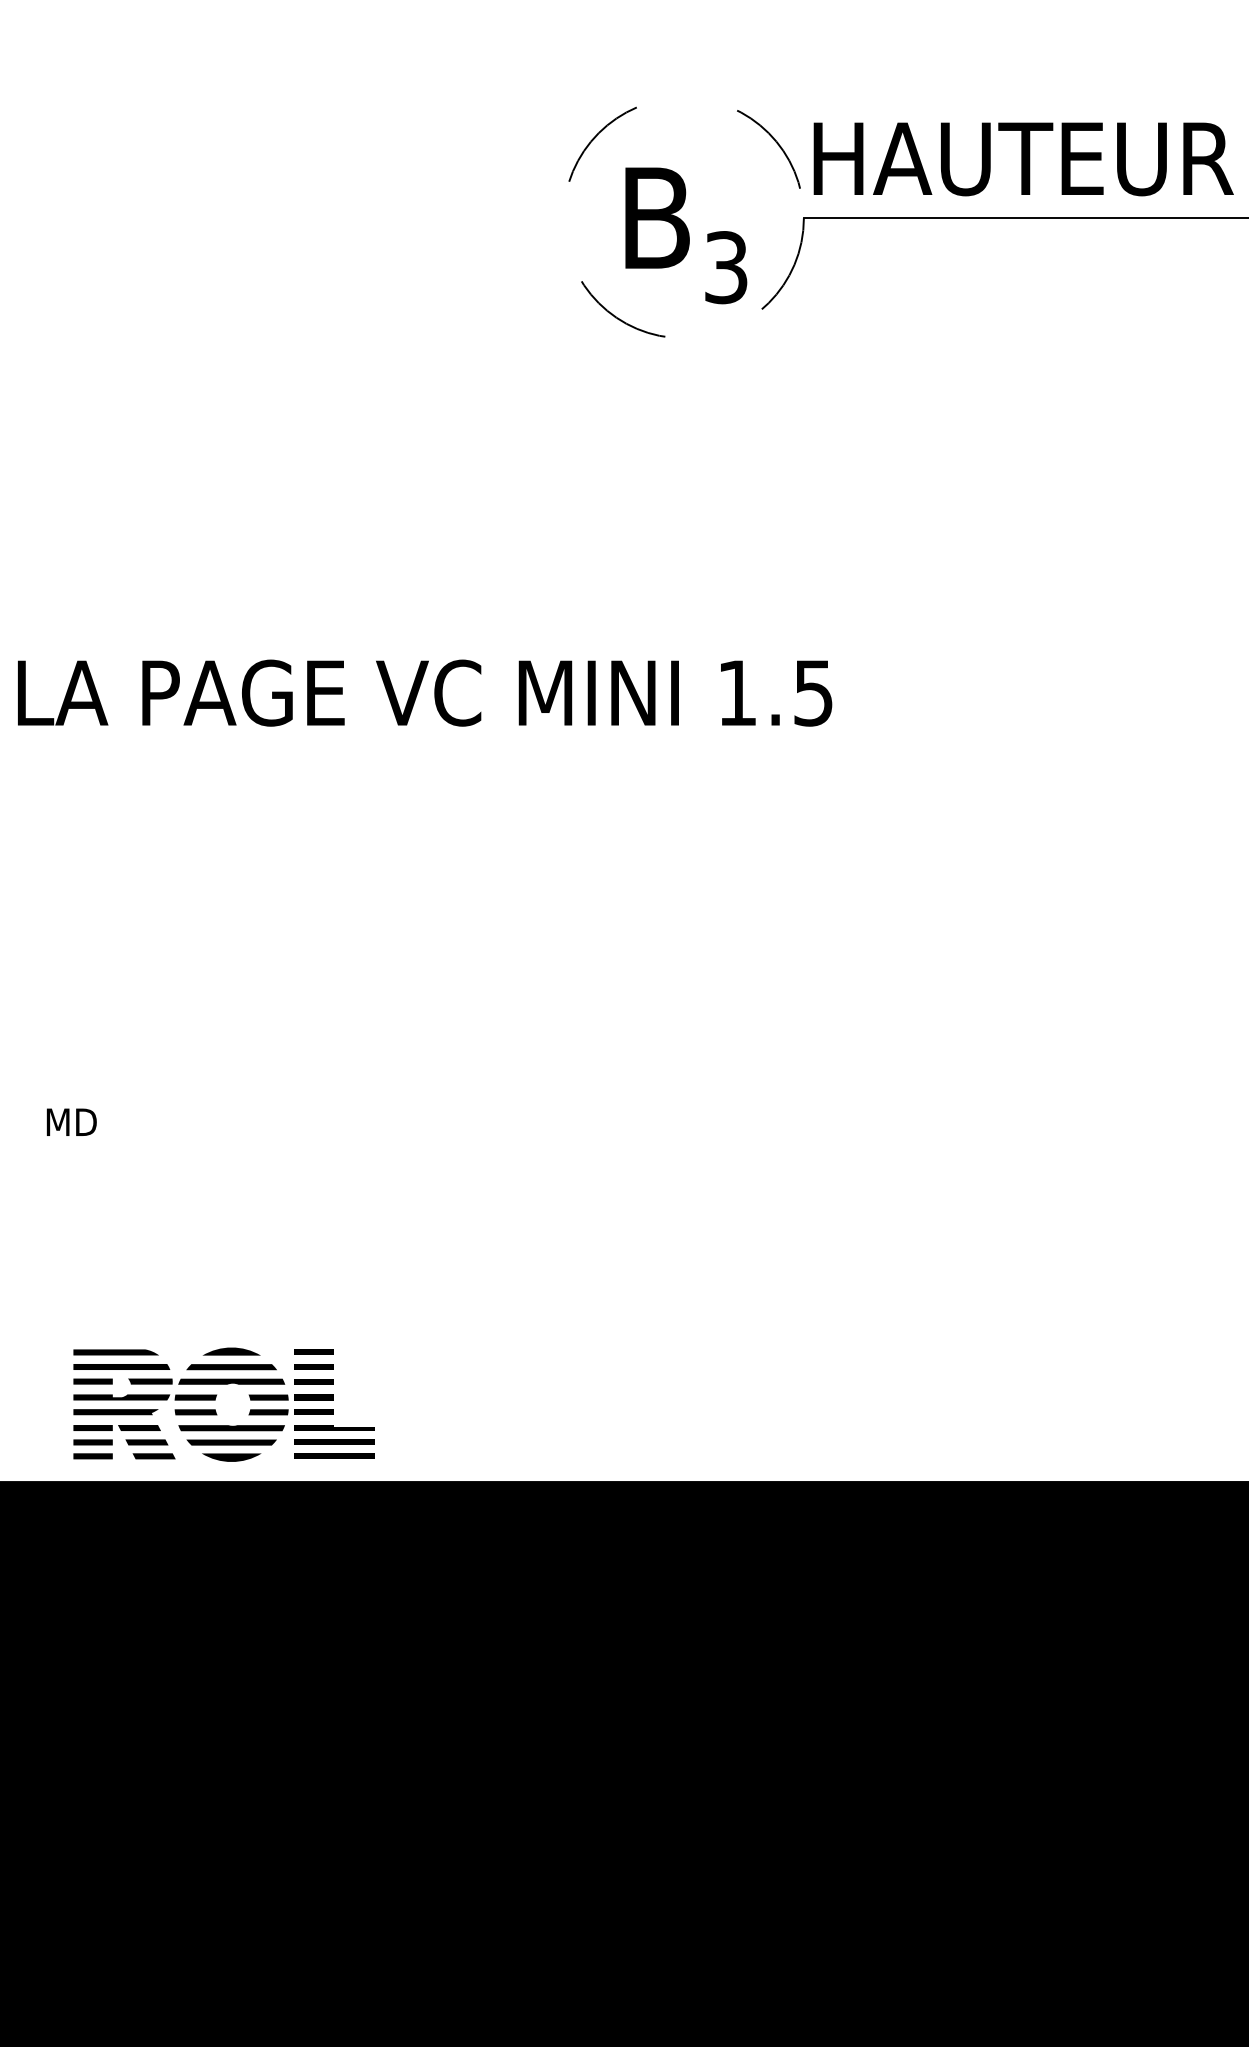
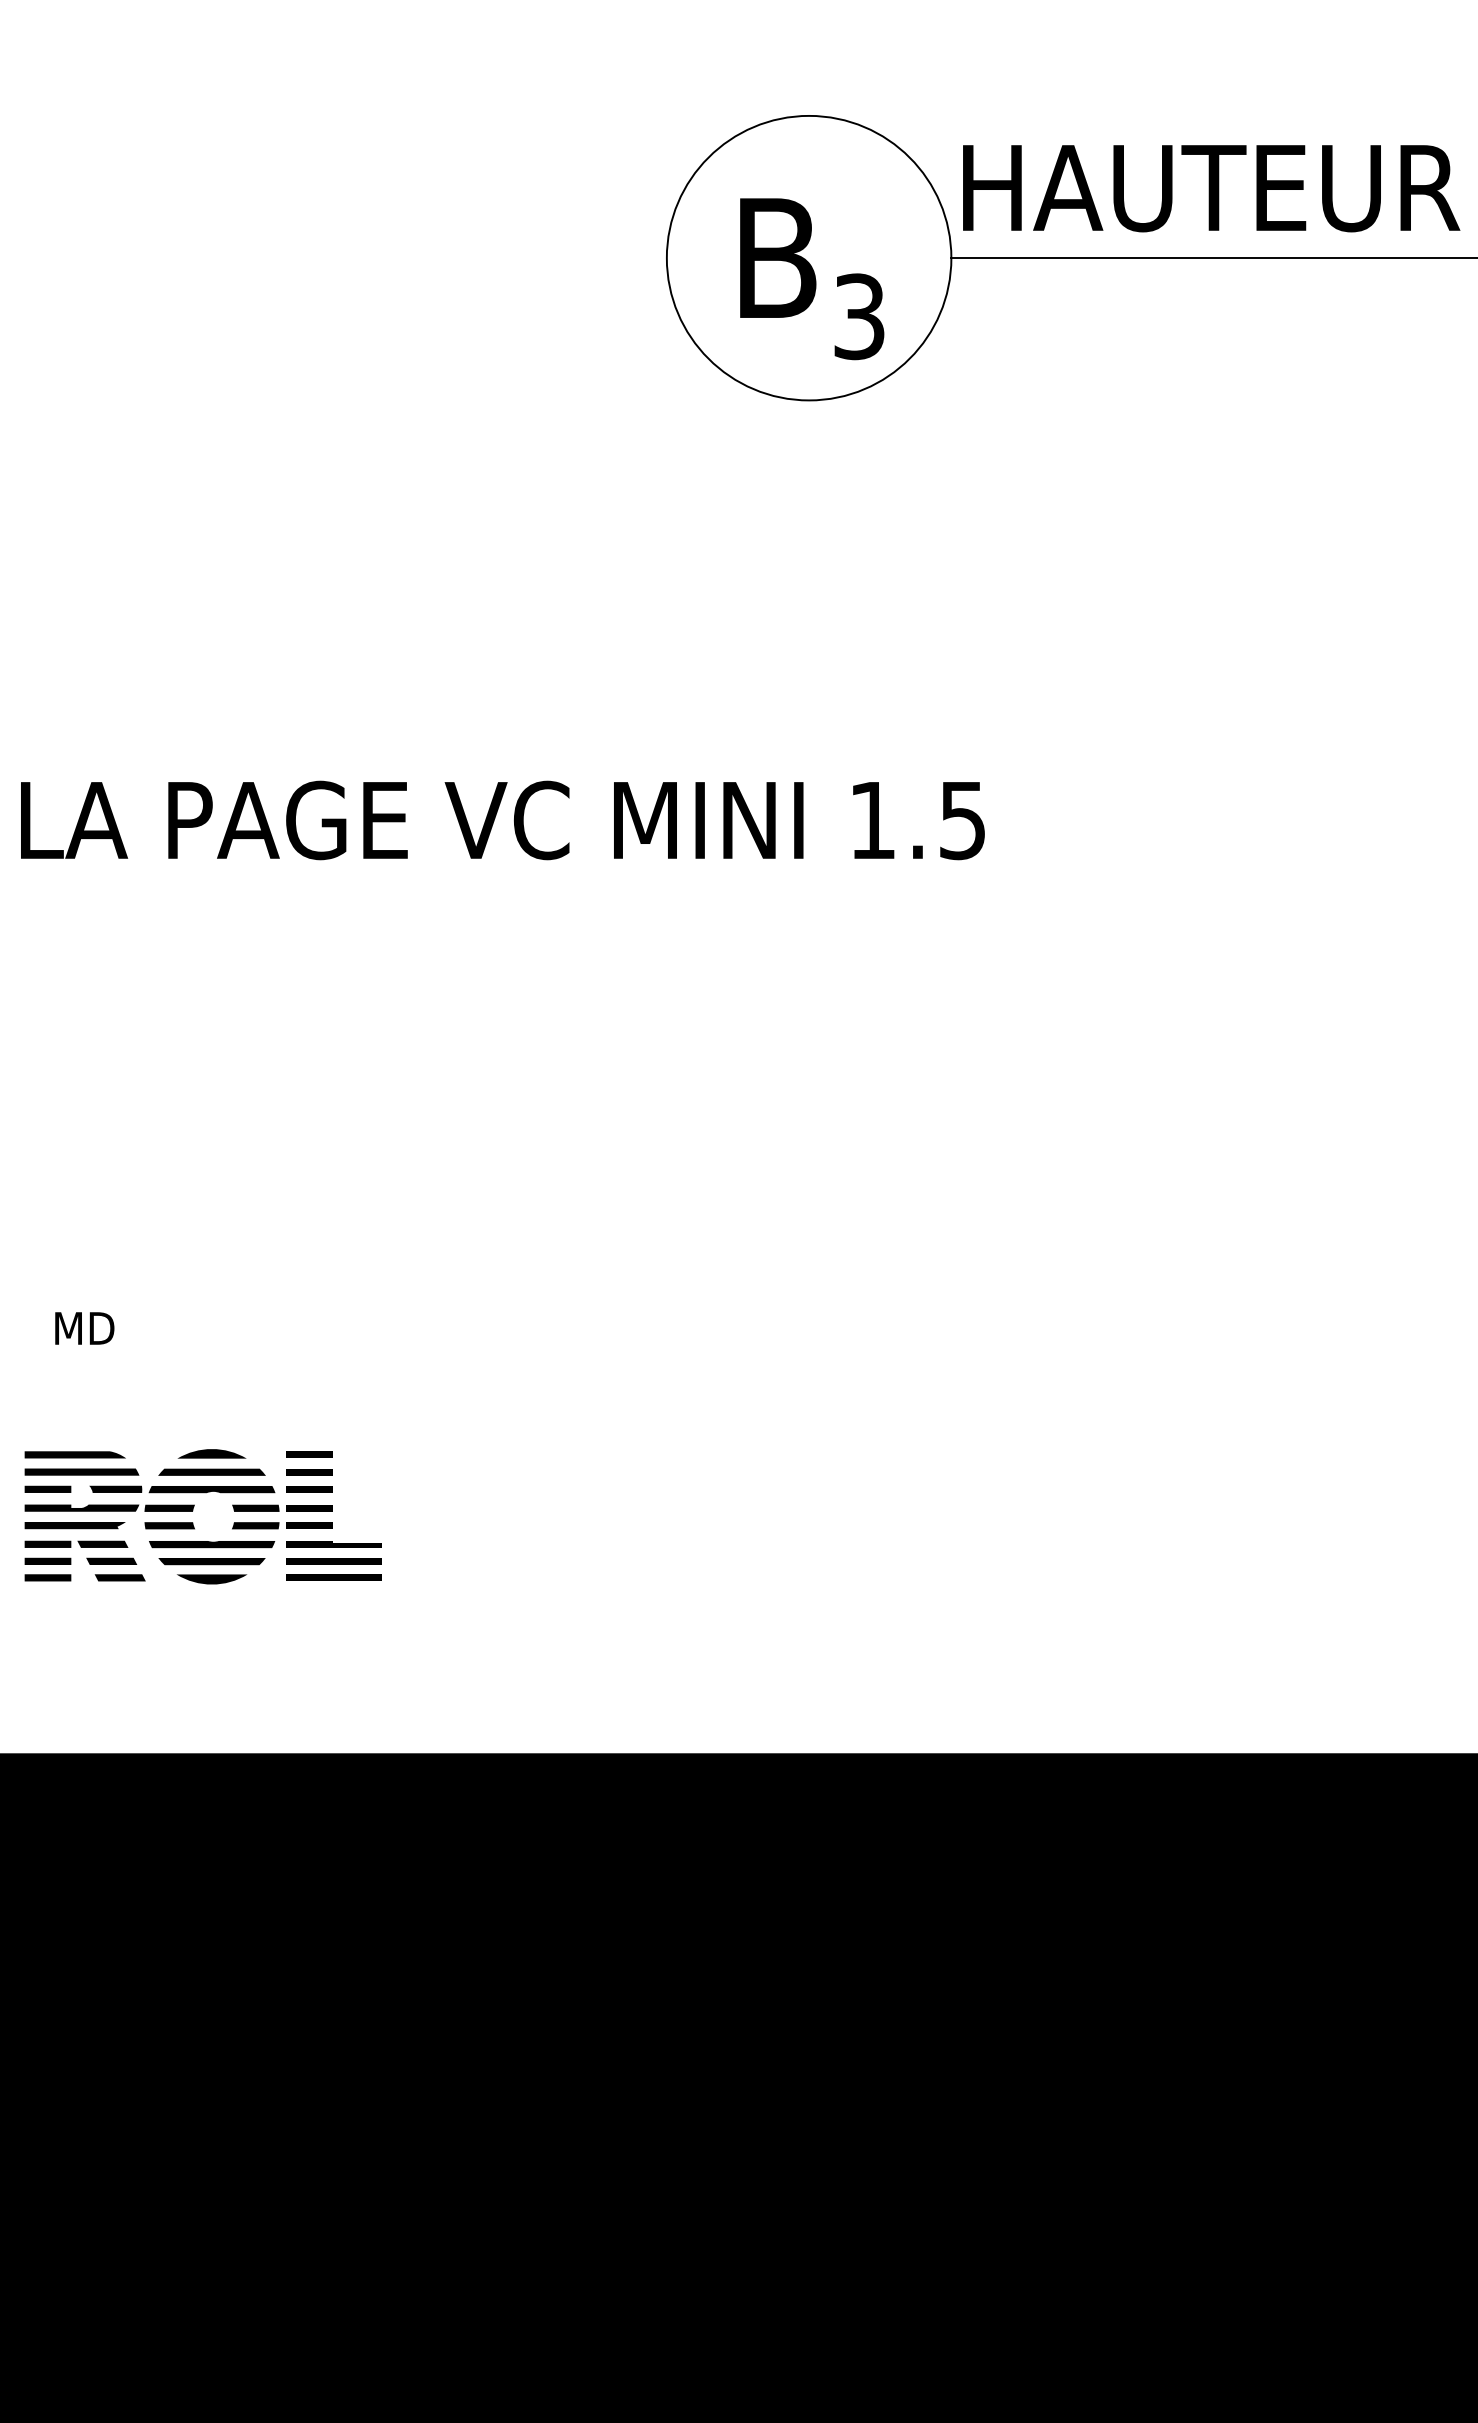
circle: (683, 217) -> (808, 257), dashed -> solid
part: (216, 1399) -> (193, 1510), moved

